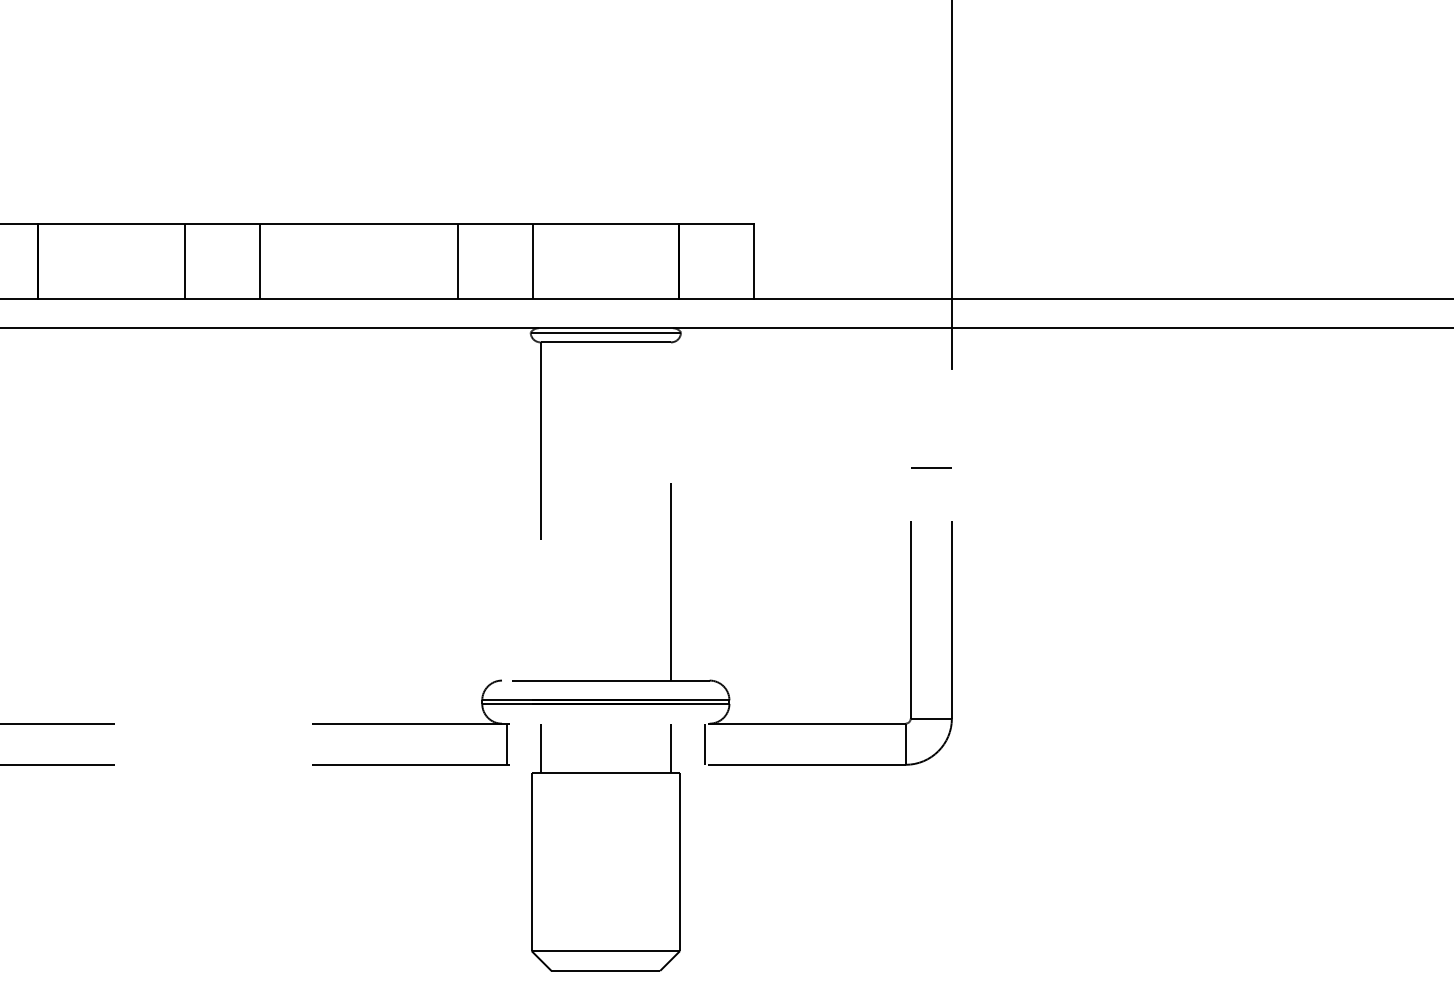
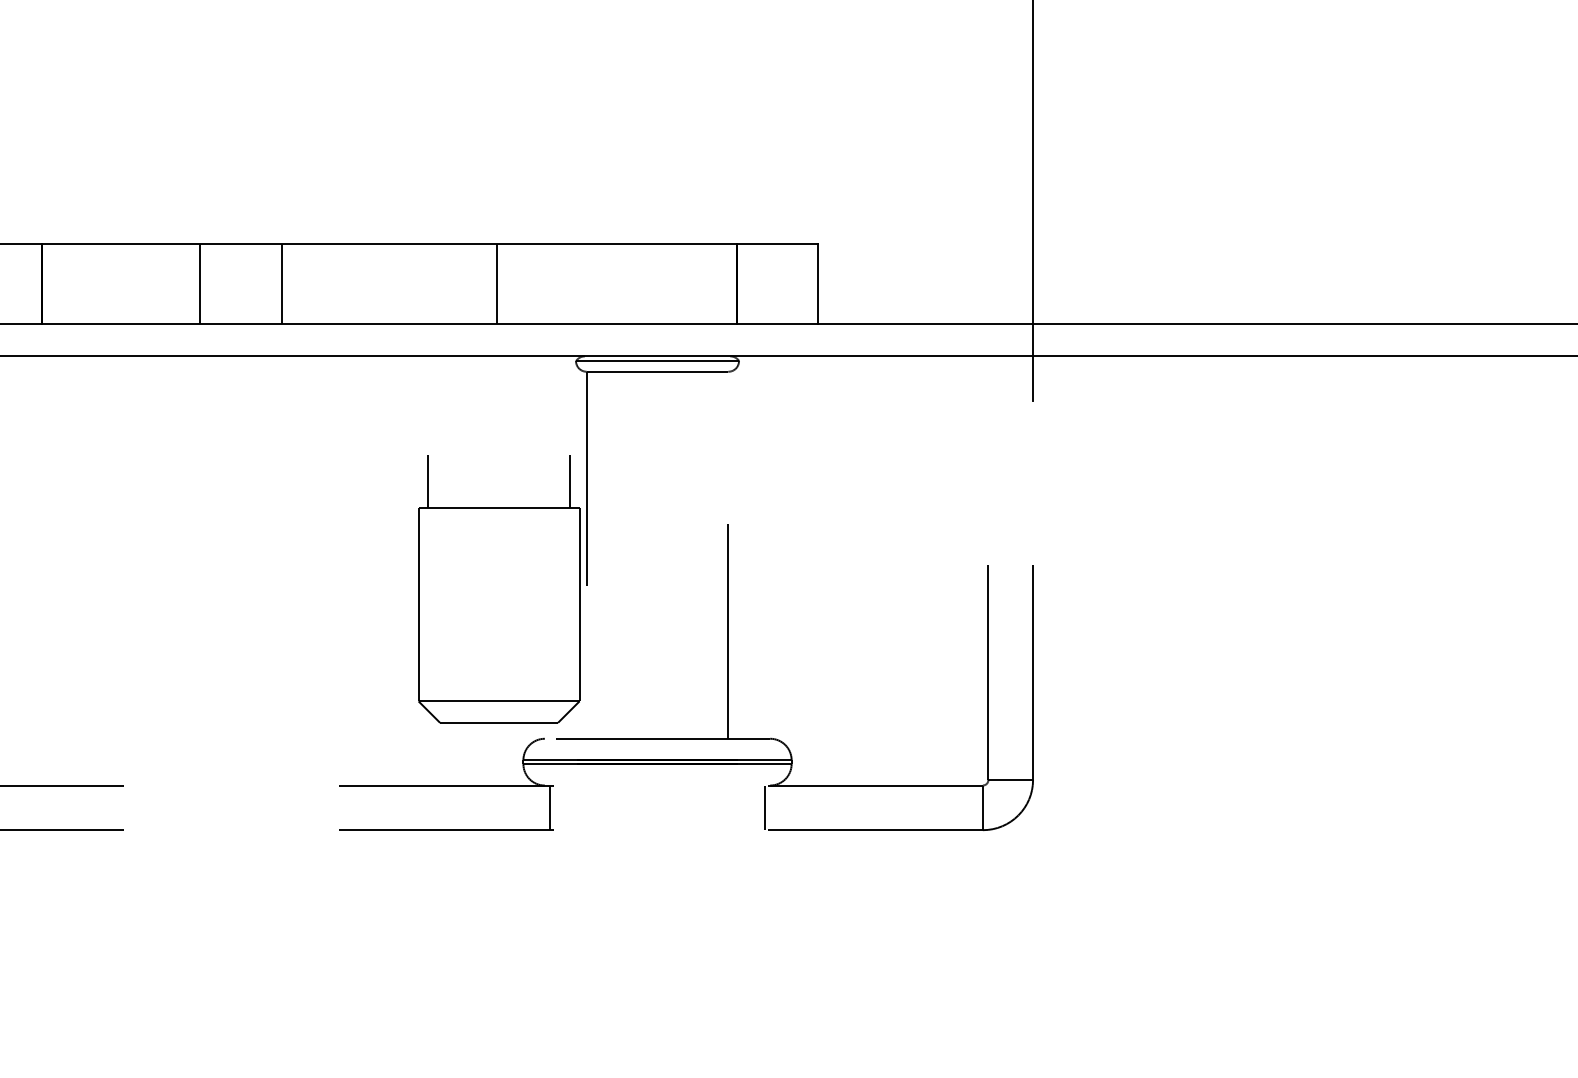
line: (532, 261) -> (577, 283), removed
line: (930, 468) -> (1009, 508), removed
part: (605, 847) -> (498, 588), moved

